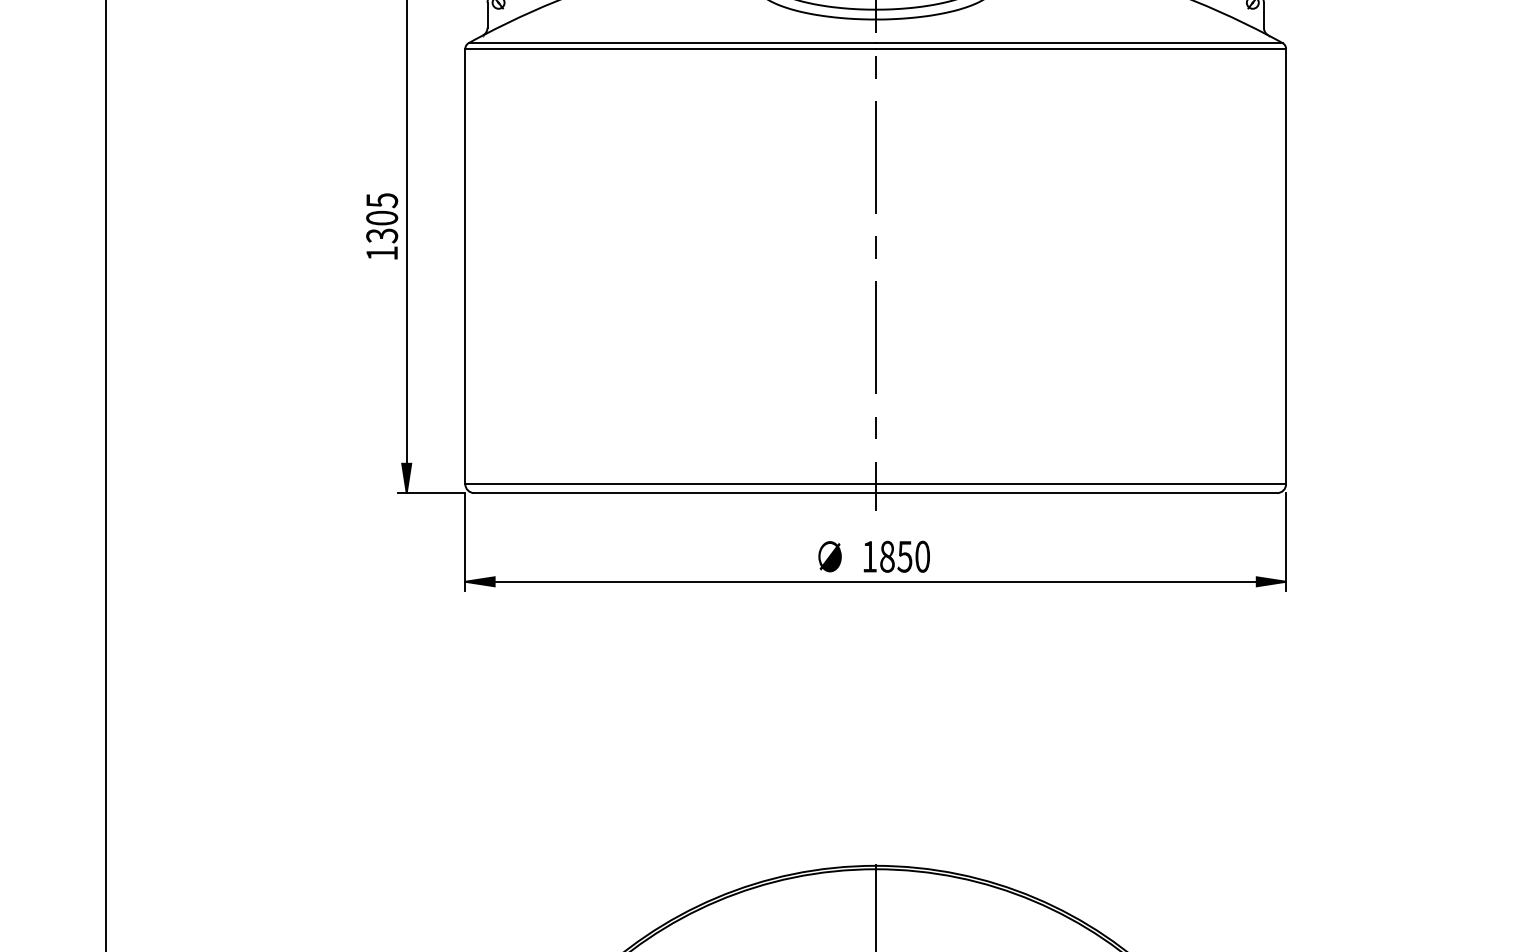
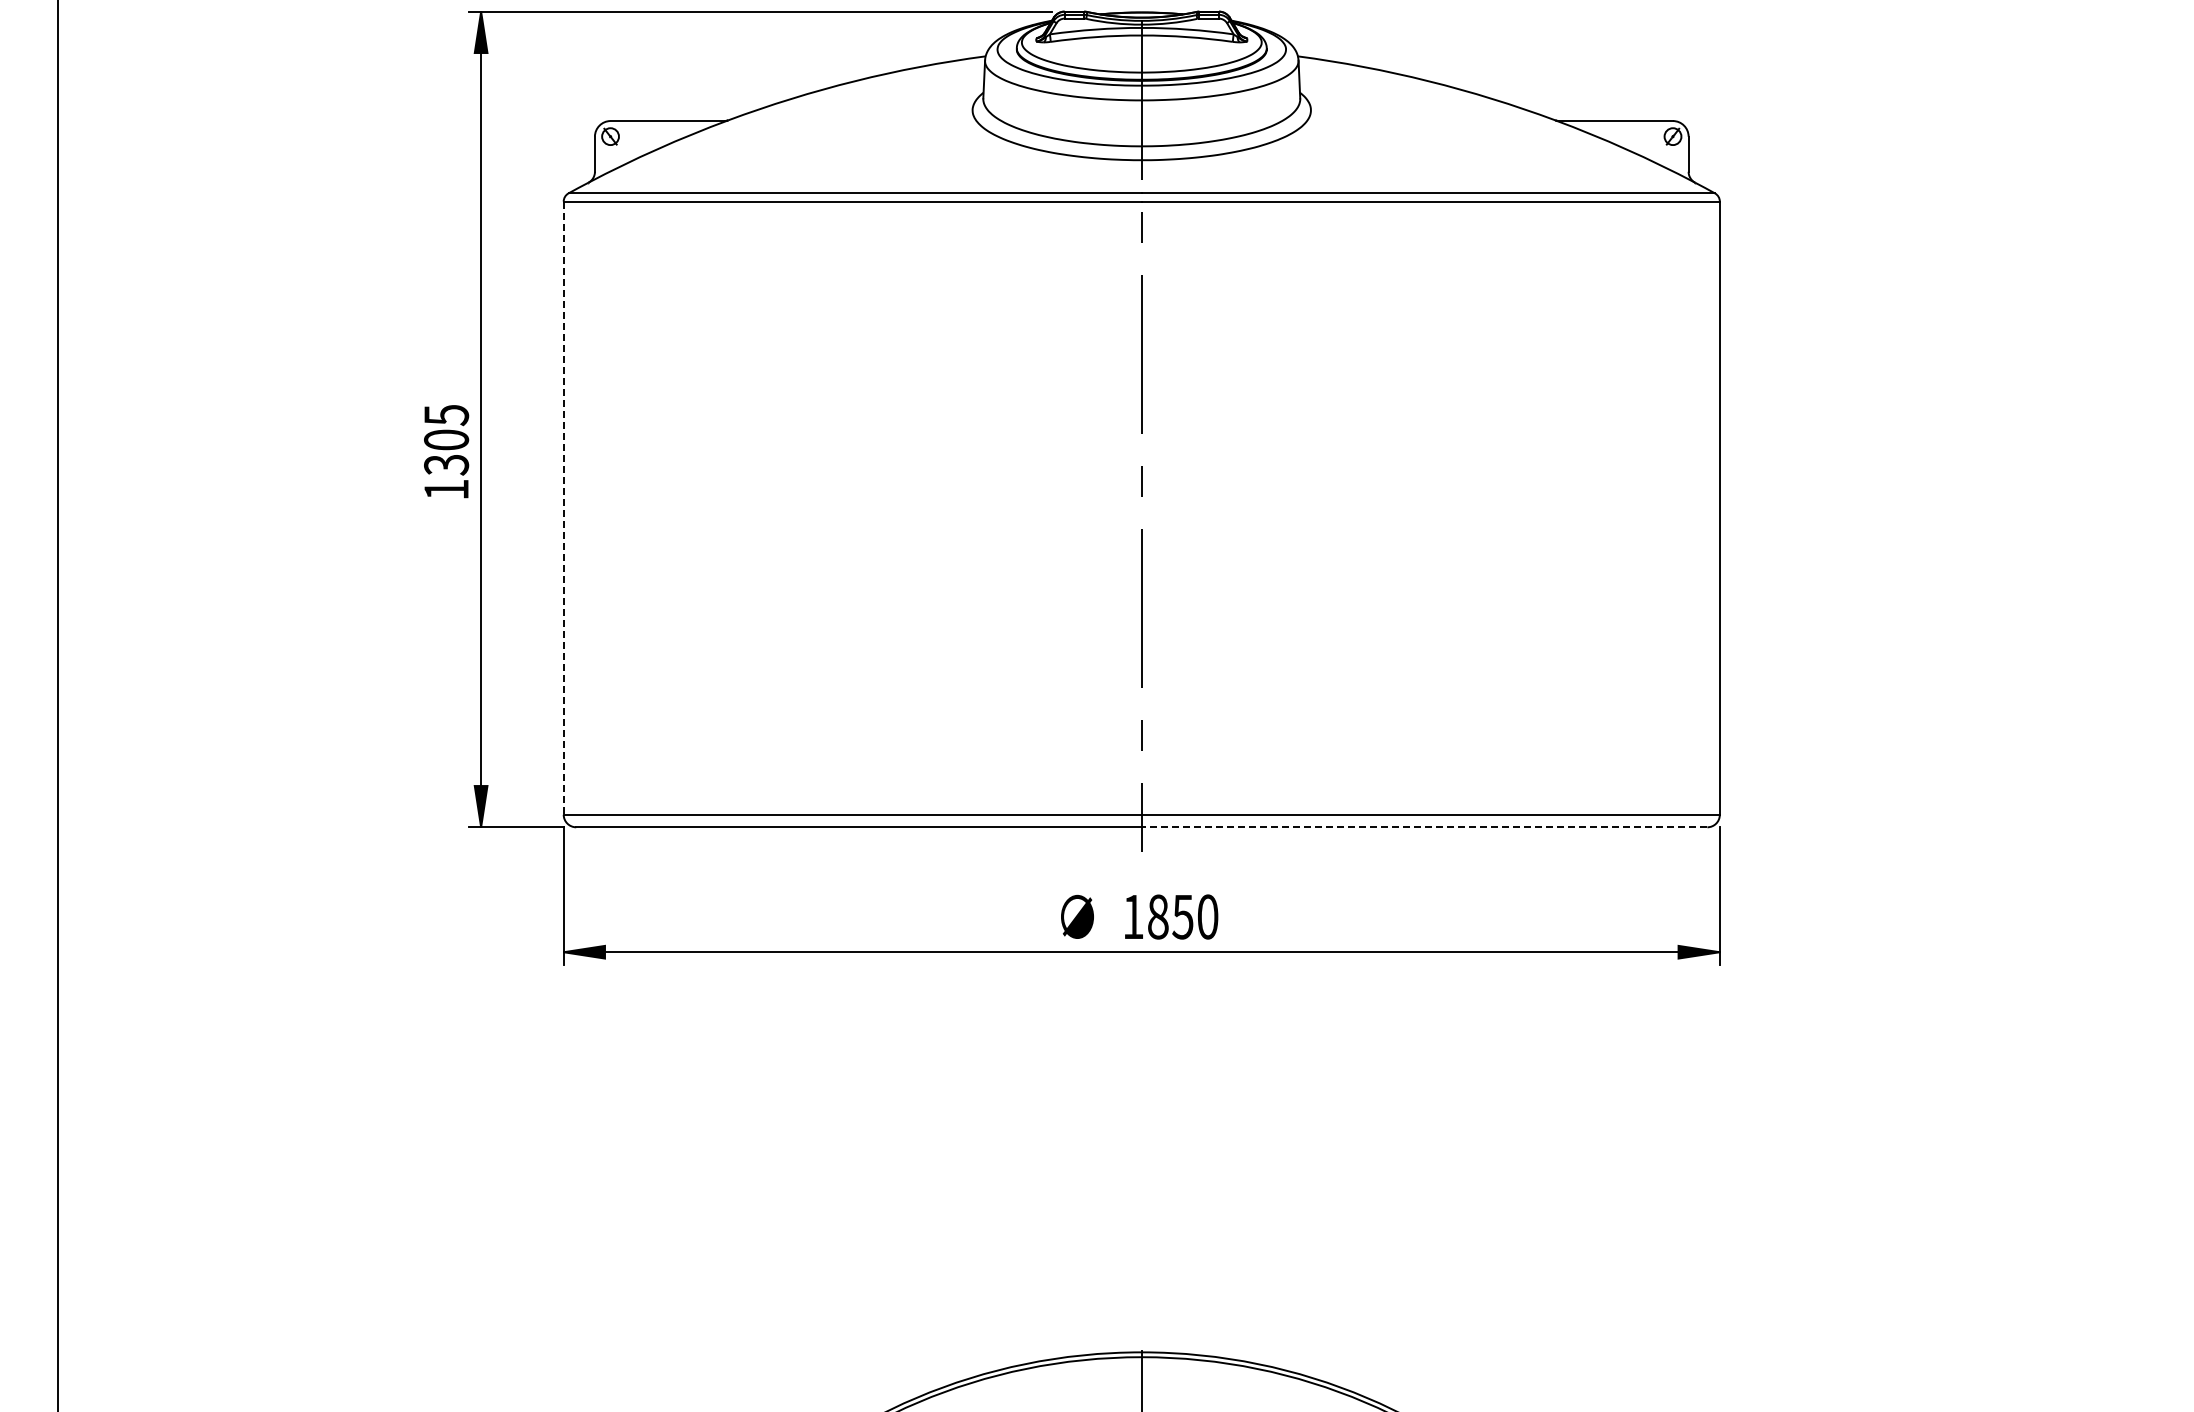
line: (465, 266) -> (563, 508), solid -> dashed
line: (1076, 493) -> (1424, 827), solid -> dashed

